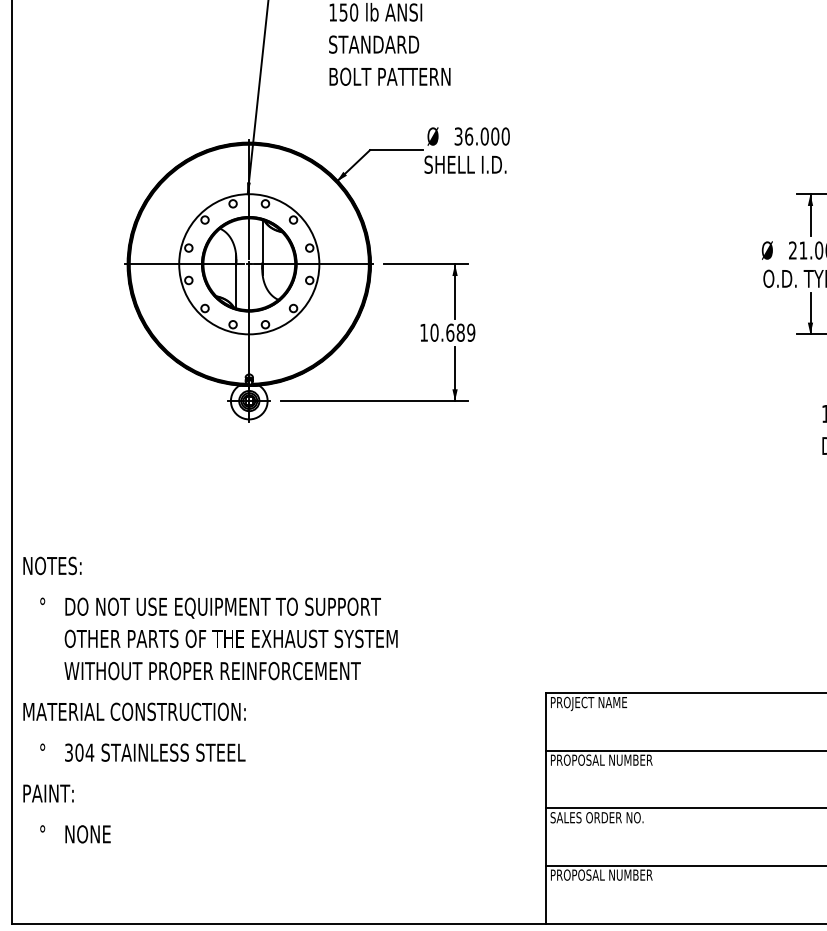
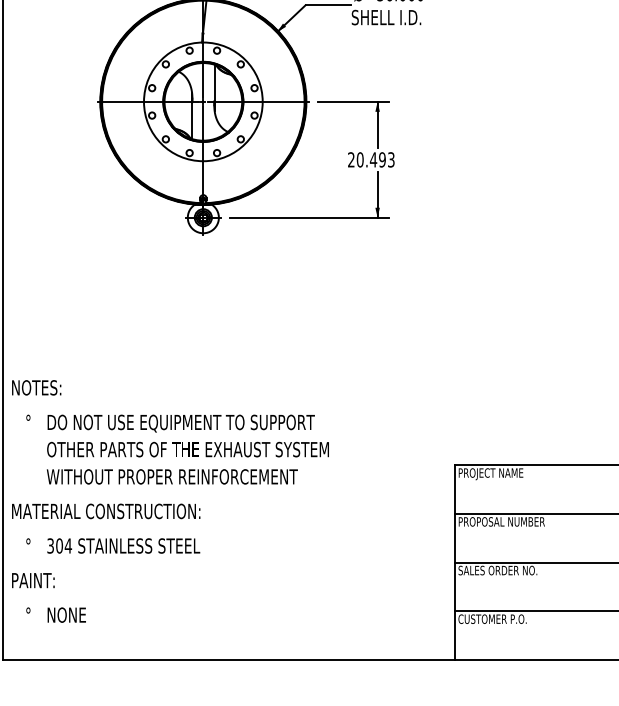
text: (447, 332) -> (371, 159), 10.689 -> 20.493
text: (210, 699) -> (170, 500), moved
text: (601, 874) -> (501, 618), PROPOSAL NUMBER -> CUSTOMER P.O.

